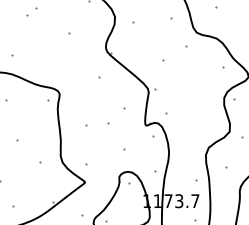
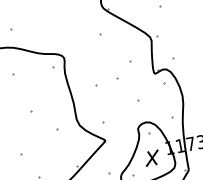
part: (127, 207) -> (151, 157), added

